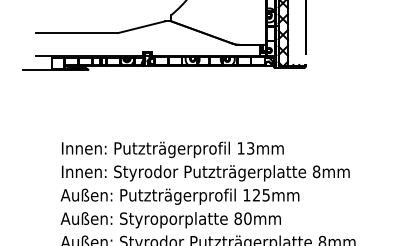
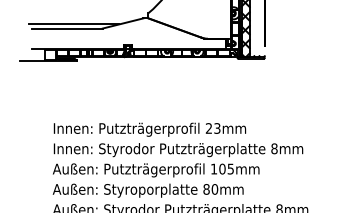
line: (84, 28) -> (73, 24), added
text: (240, 148) -> (208, 128), 13mm -> 23mm
text: (256, 194) -> (222, 168), 125mm -> 105mm

